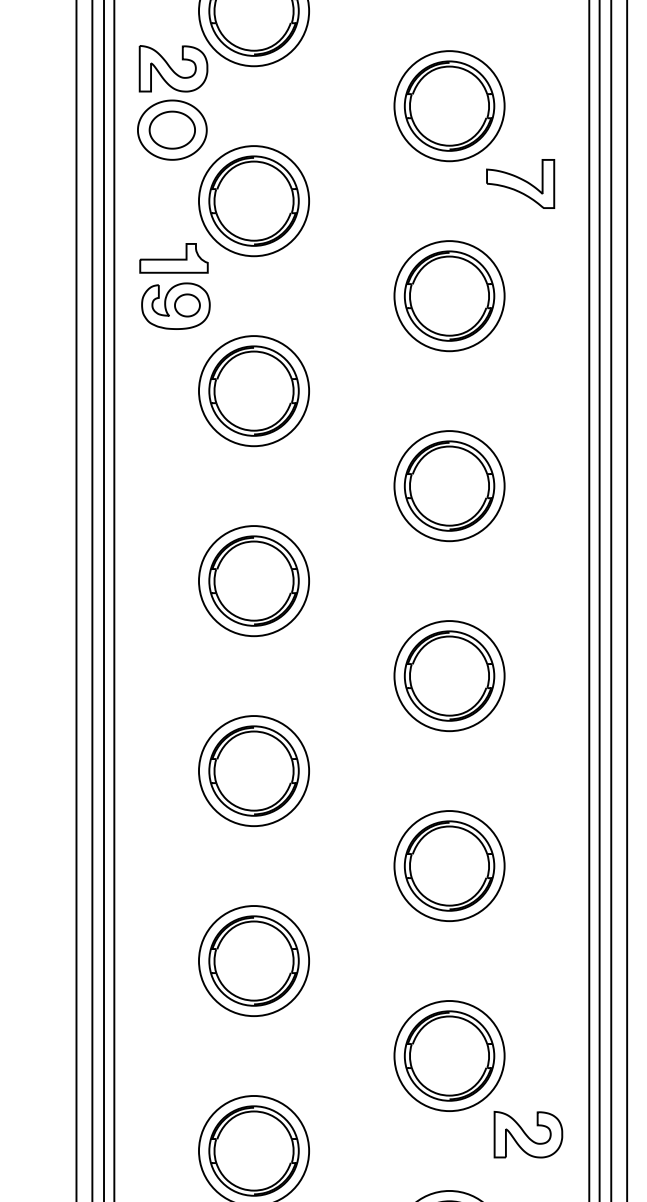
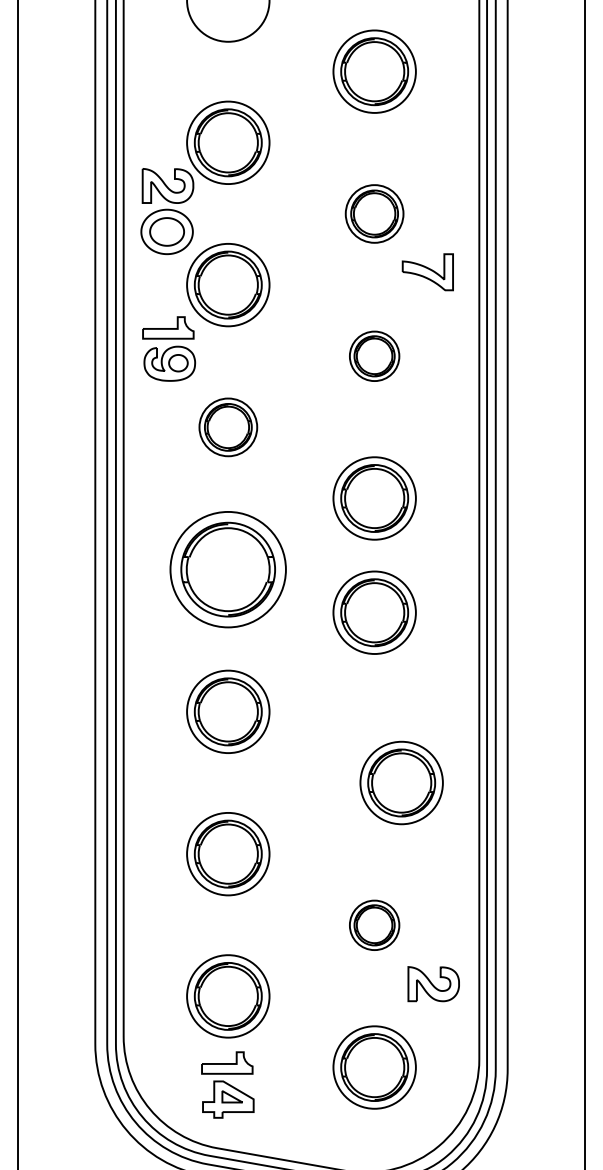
part: (449, 105) -> (374, 213), size x0.7
part: (449, 296) -> (374, 356), size x0.6
part: (254, 391) -> (228, 427), size x0.7
part: (254, 580) -> (228, 569), size x1.4
part: (449, 675) -> (374, 612), moved
part: (449, 865) -> (401, 782), moved
part: (449, 1056) -> (374, 925), size x0.6

